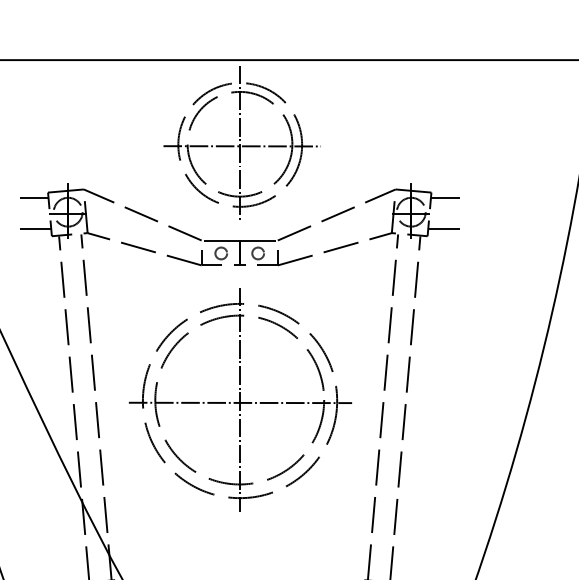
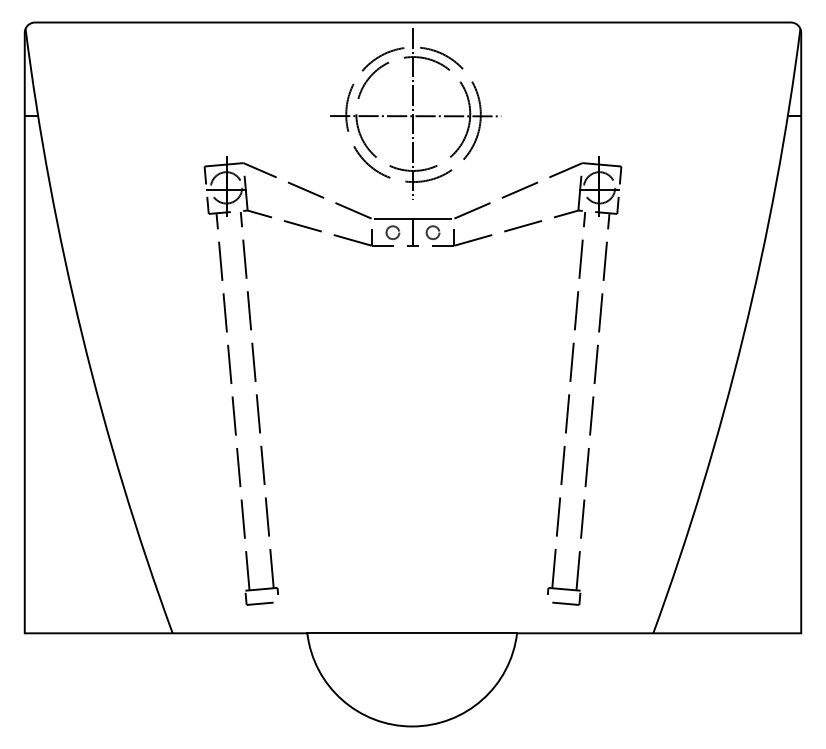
line: (34, 198) -> (189, 172), removed
line: (445, 198) -> (636, 172), removed
line: (35, 228) -> (190, 205), removed
line: (443, 228) -> (634, 205), removed
part: (240, 399) -> (413, 391), removed

